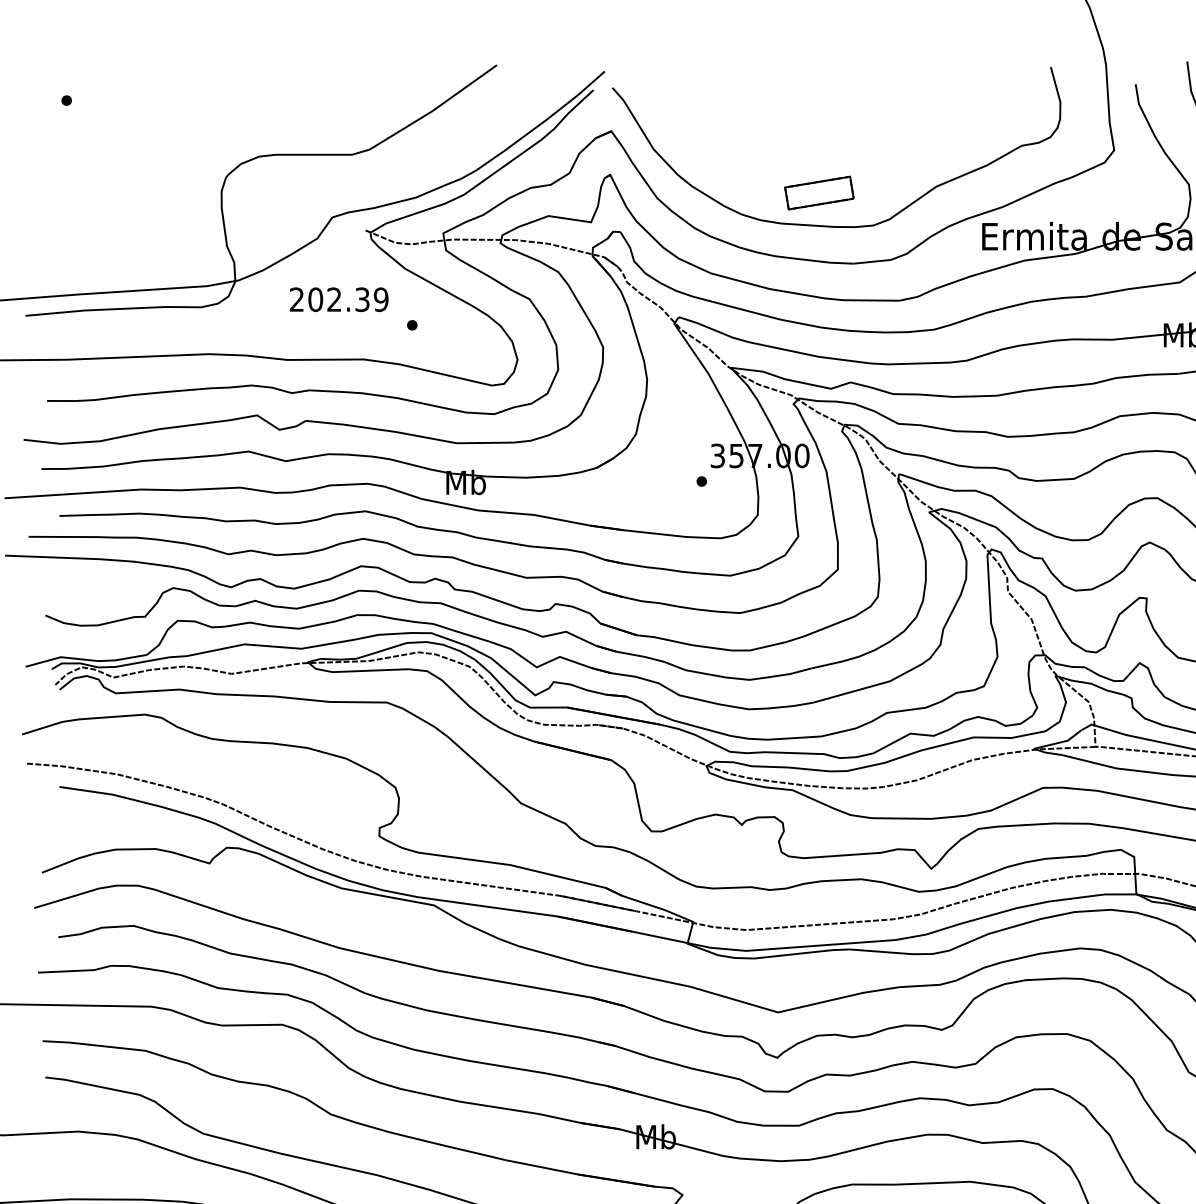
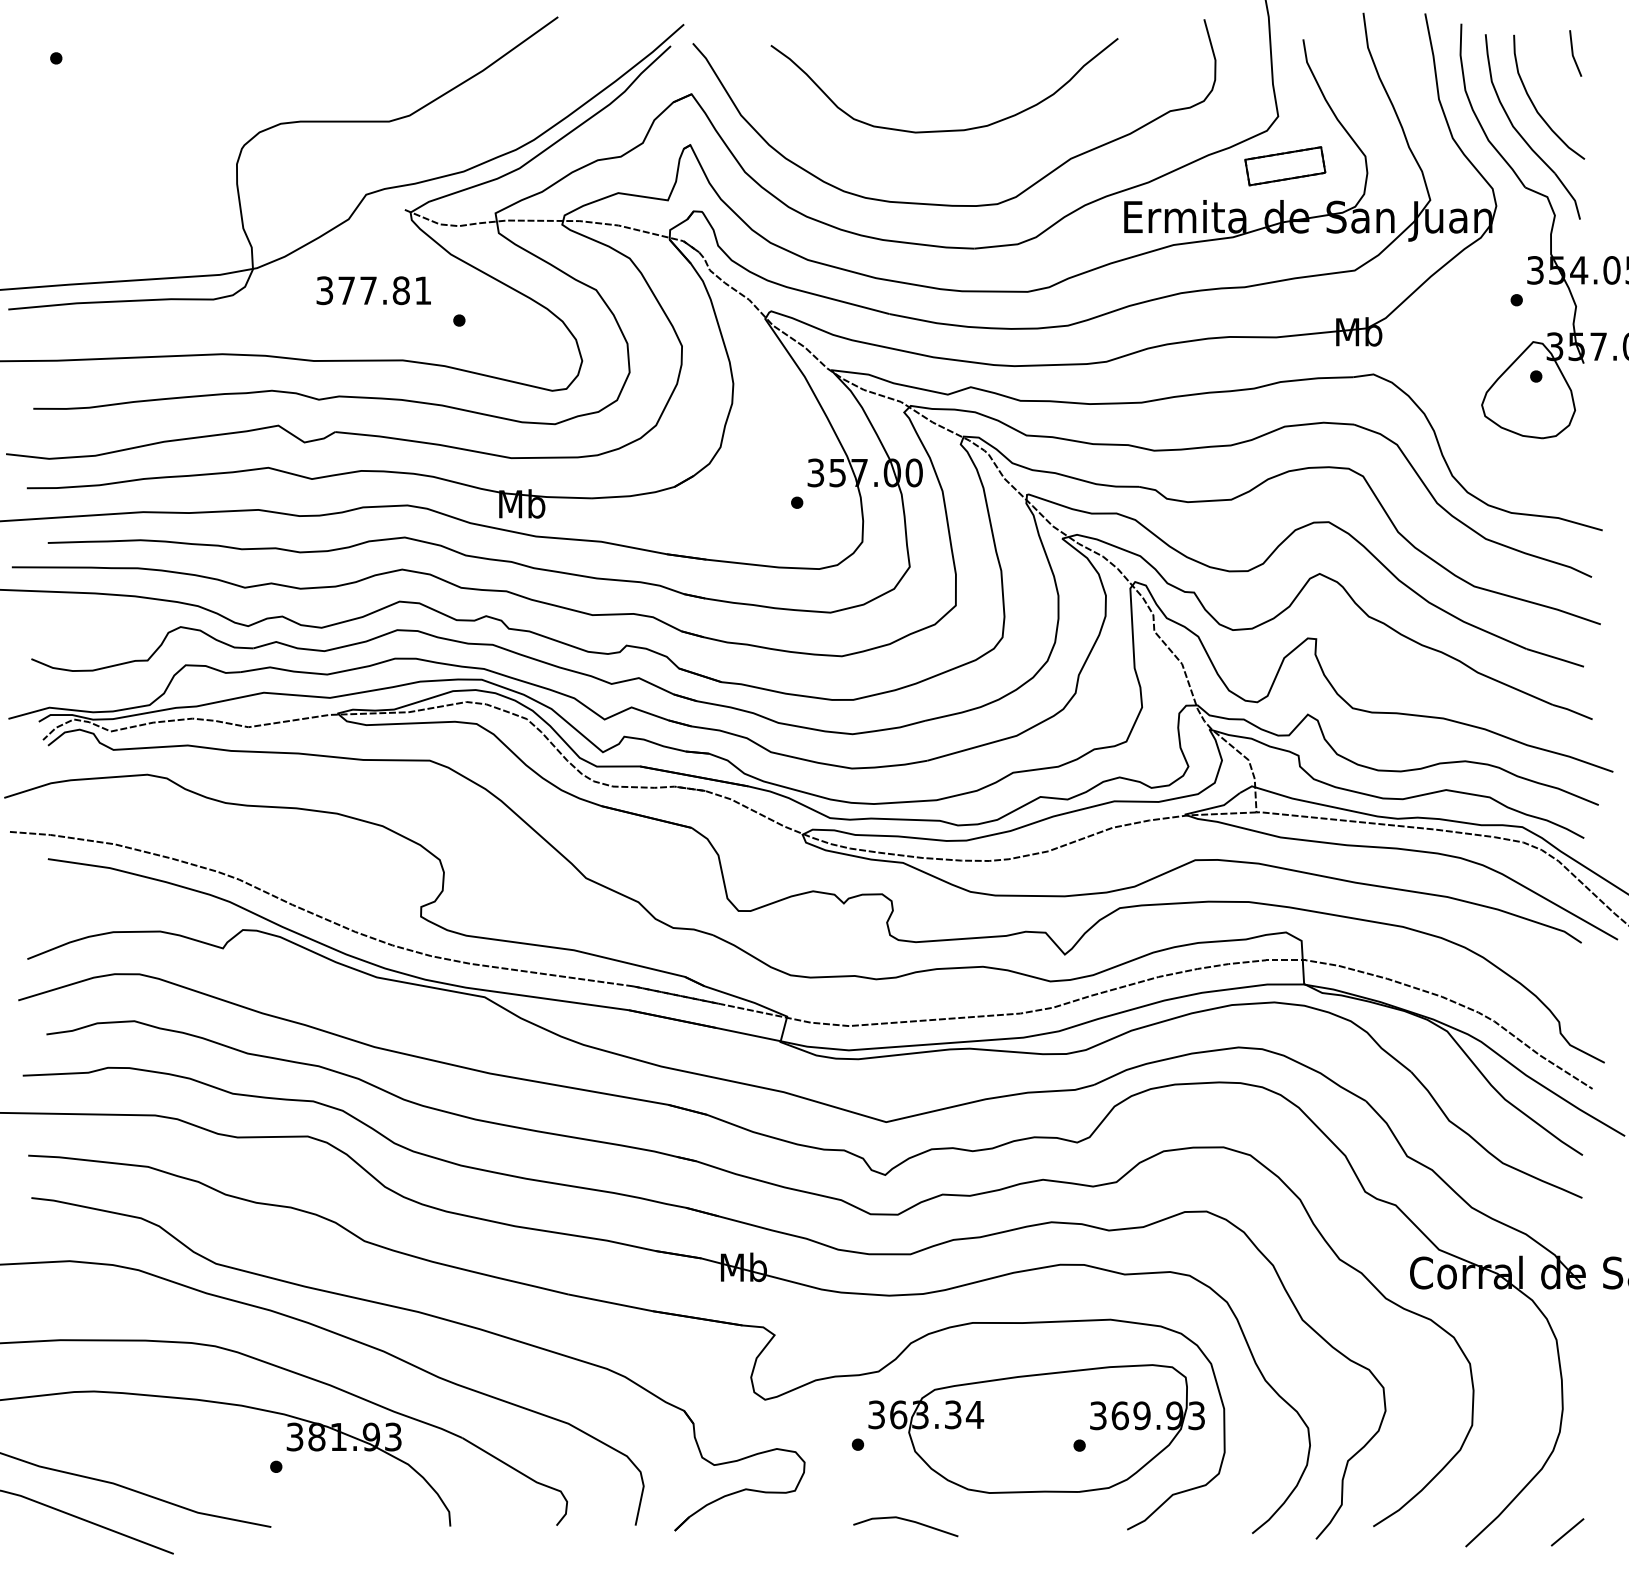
curve: (834, 161) -> (951, 129), added
part: (819, 193) -> (1285, 166), moved
text: (338, 299) -> (373, 290), 202.39 -> 377.81

